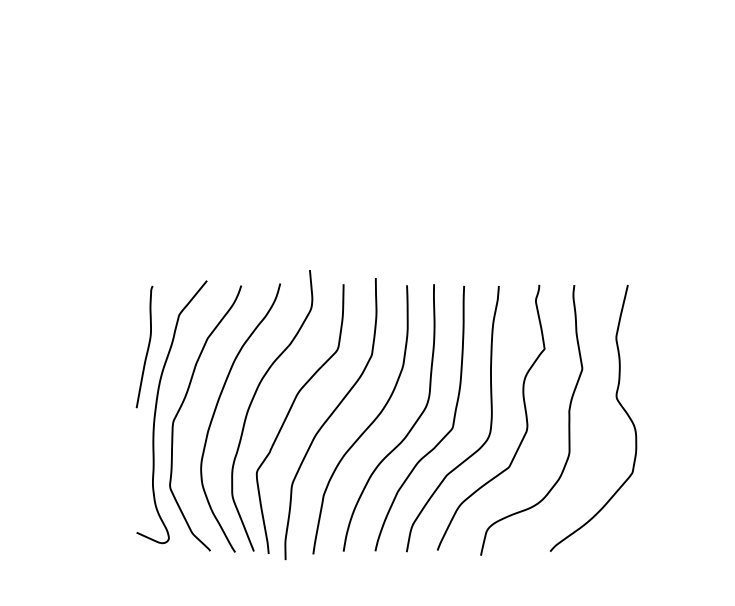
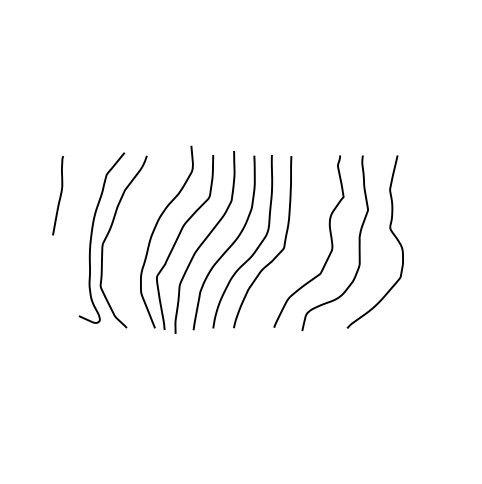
curve: (146, 346) -> (59, 195), moved
curve: (217, 408) -> (131, 235), removed
curve: (488, 428) -> (307, 248), removed

